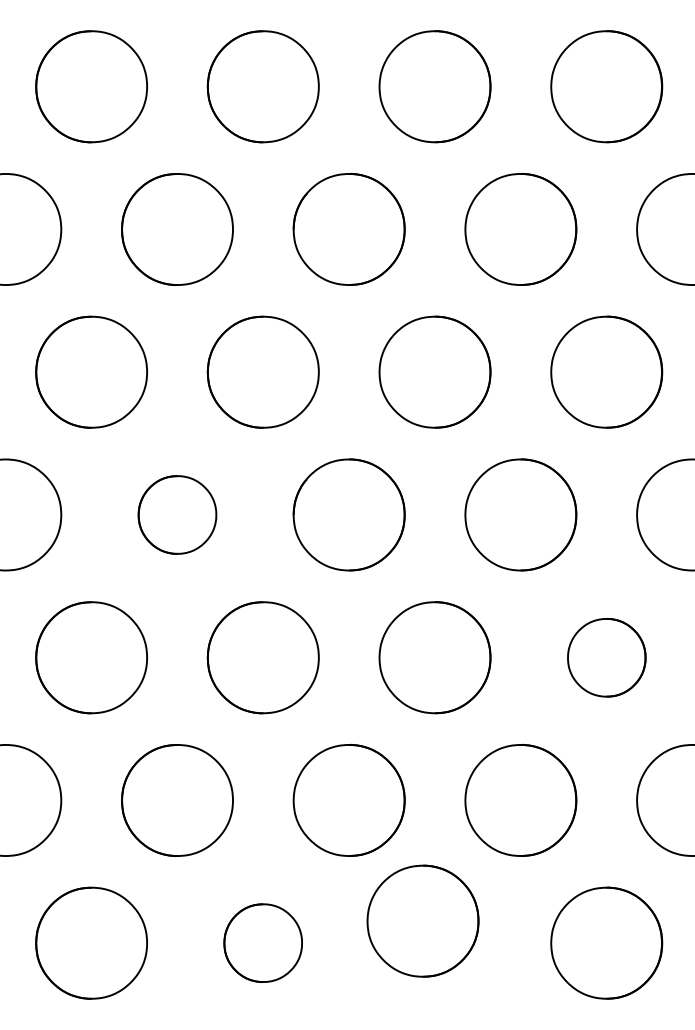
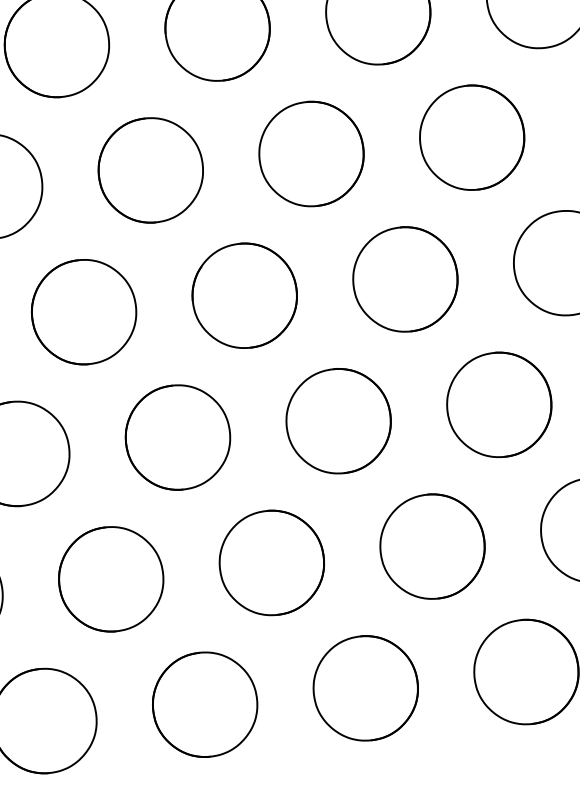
part: (177, 514) -> (84, 311), size x1.43
part: (606, 657) -> (499, 404), size x1.43
part: (422, 920) -> (365, 687), moved
part: (262, 942) -> (204, 704), size x1.43

